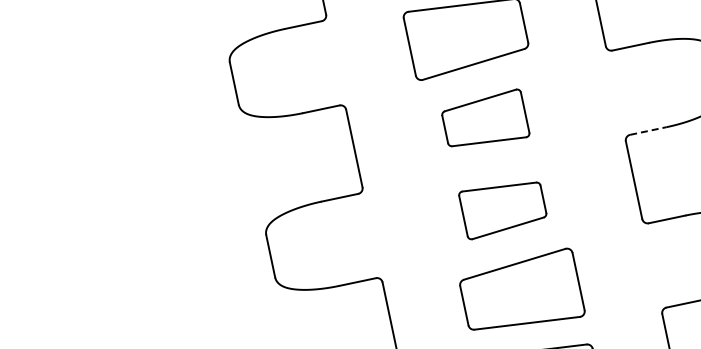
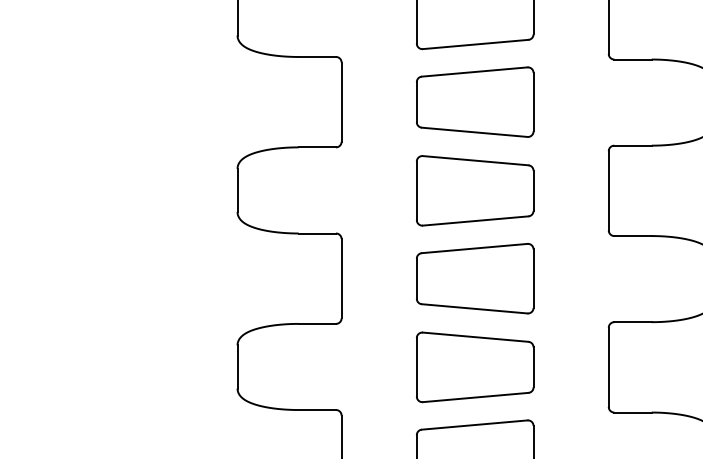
part: (485, 120) -> (475, 278), size x1.43
line: (649, 131) -> (633, 322), dashed -> solid
part: (503, 207) -> (475, 367), size x1.43

